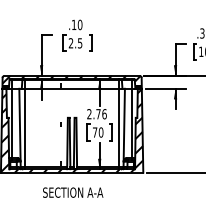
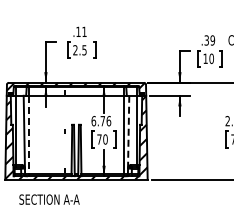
text: (80, 24) -> (84, 31), .10 -> .11
text: (89, 114) -> (93, 121), 2.76 -> 6.76
line: (124, 125) -> (128, 132), solid -> dashed
line: (25, 128) -> (29, 135), solid -> dashed
text: (73, 192) -> (49, 199), moved

